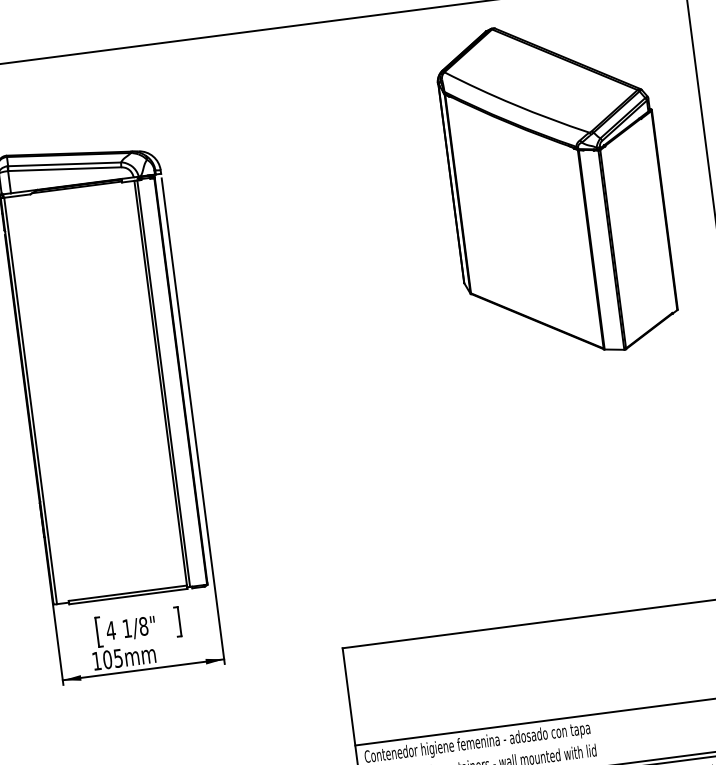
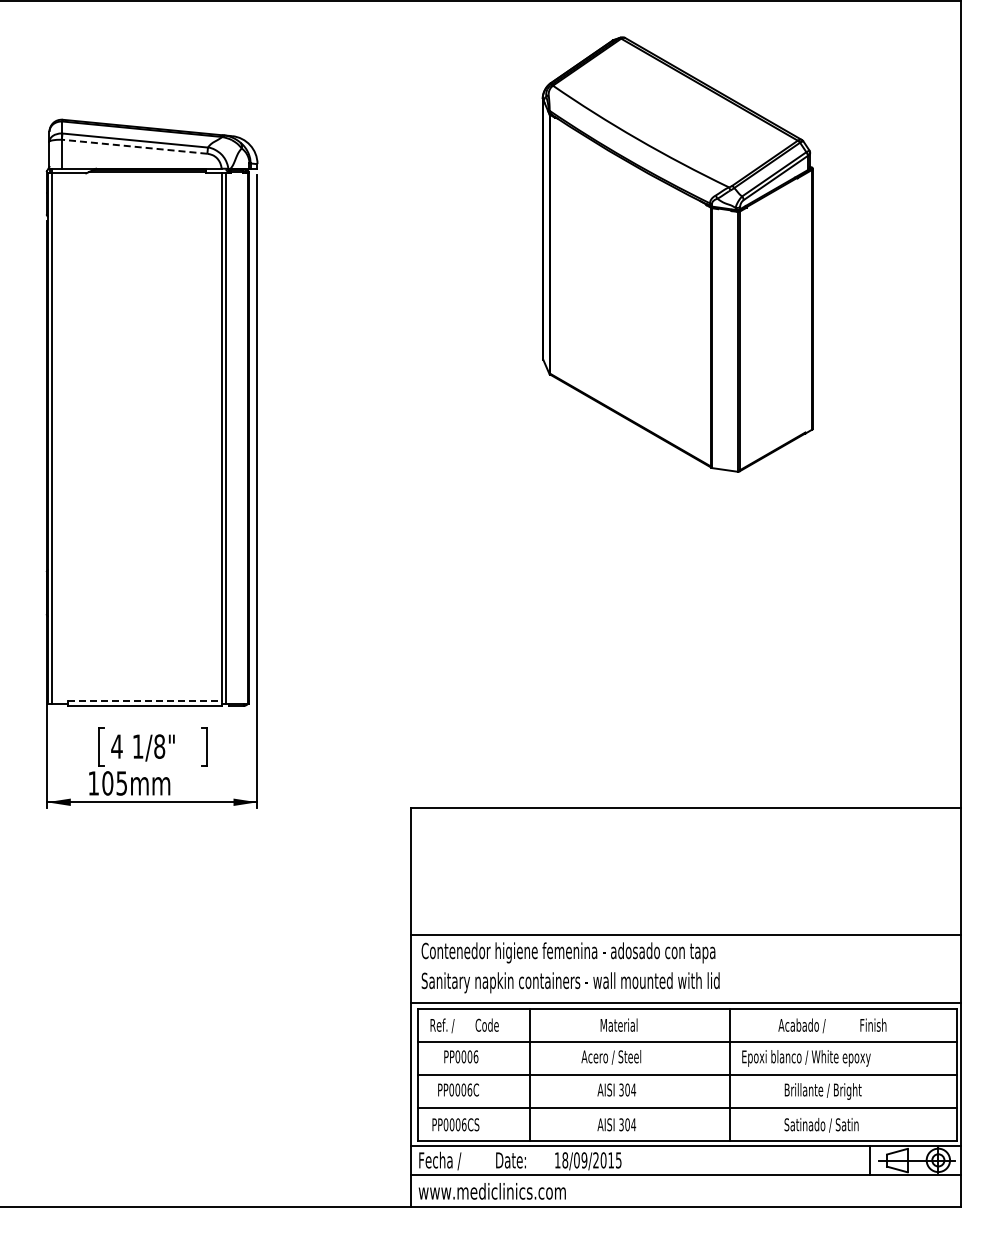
line: (64, 169) -> (134, 146), solid -> dashed
part: (556, 189) -> (677, 254), moved
line: (128, 593) -> (145, 701), solid -> dashed

